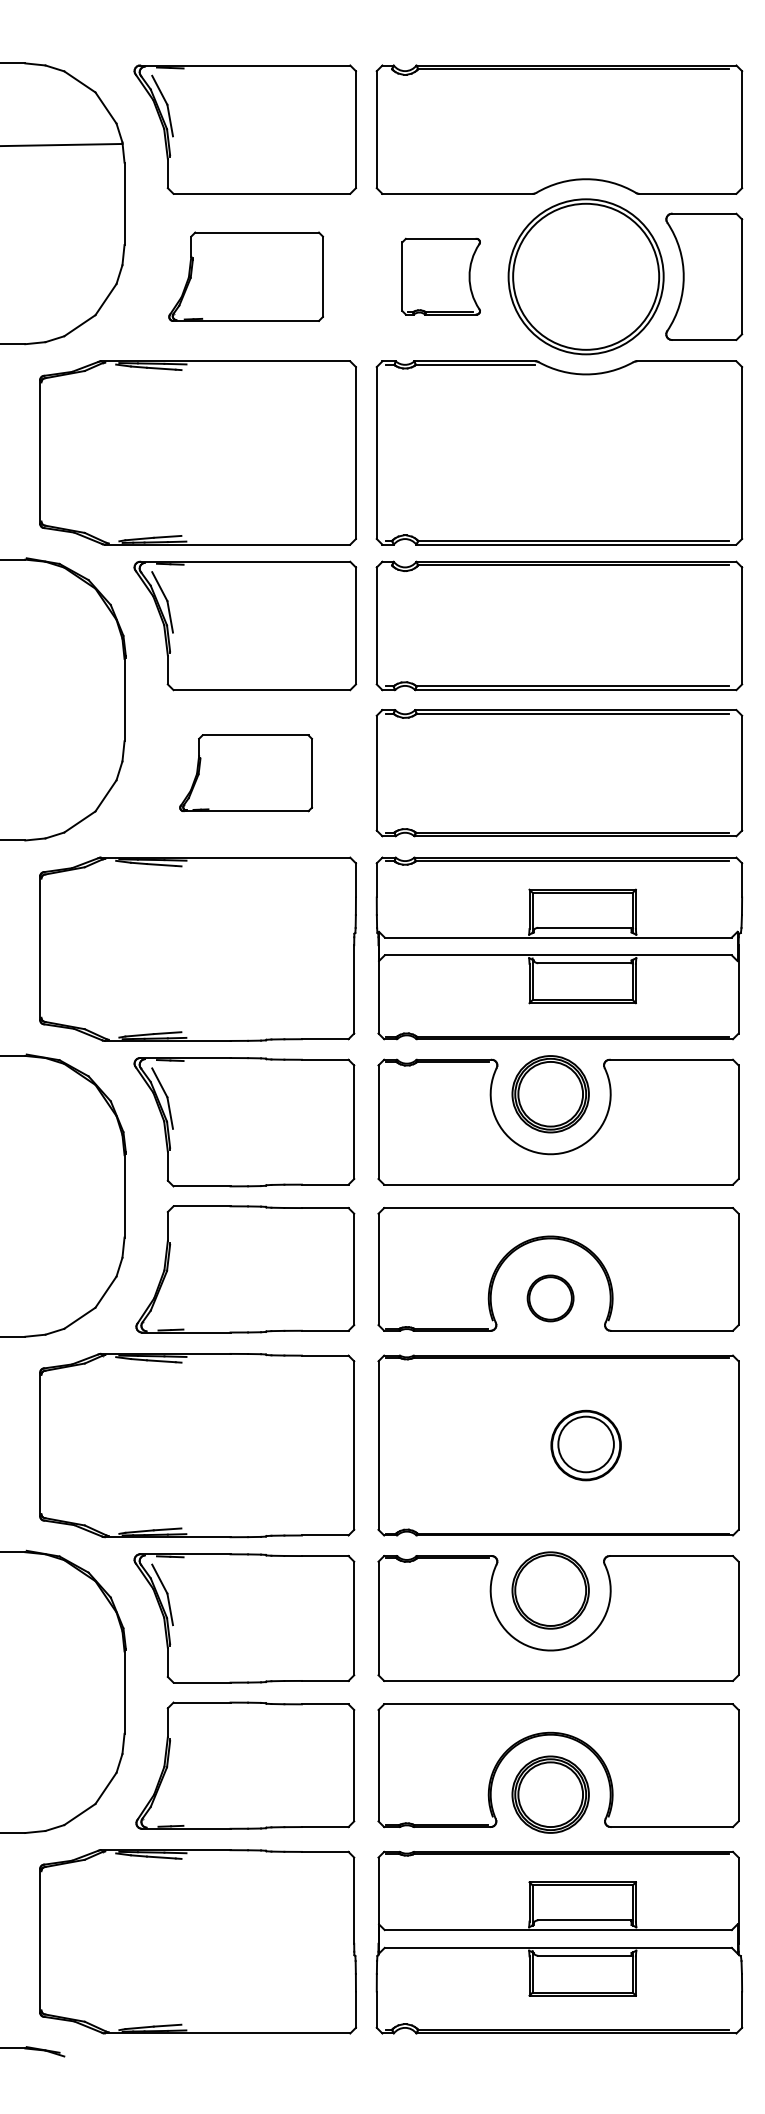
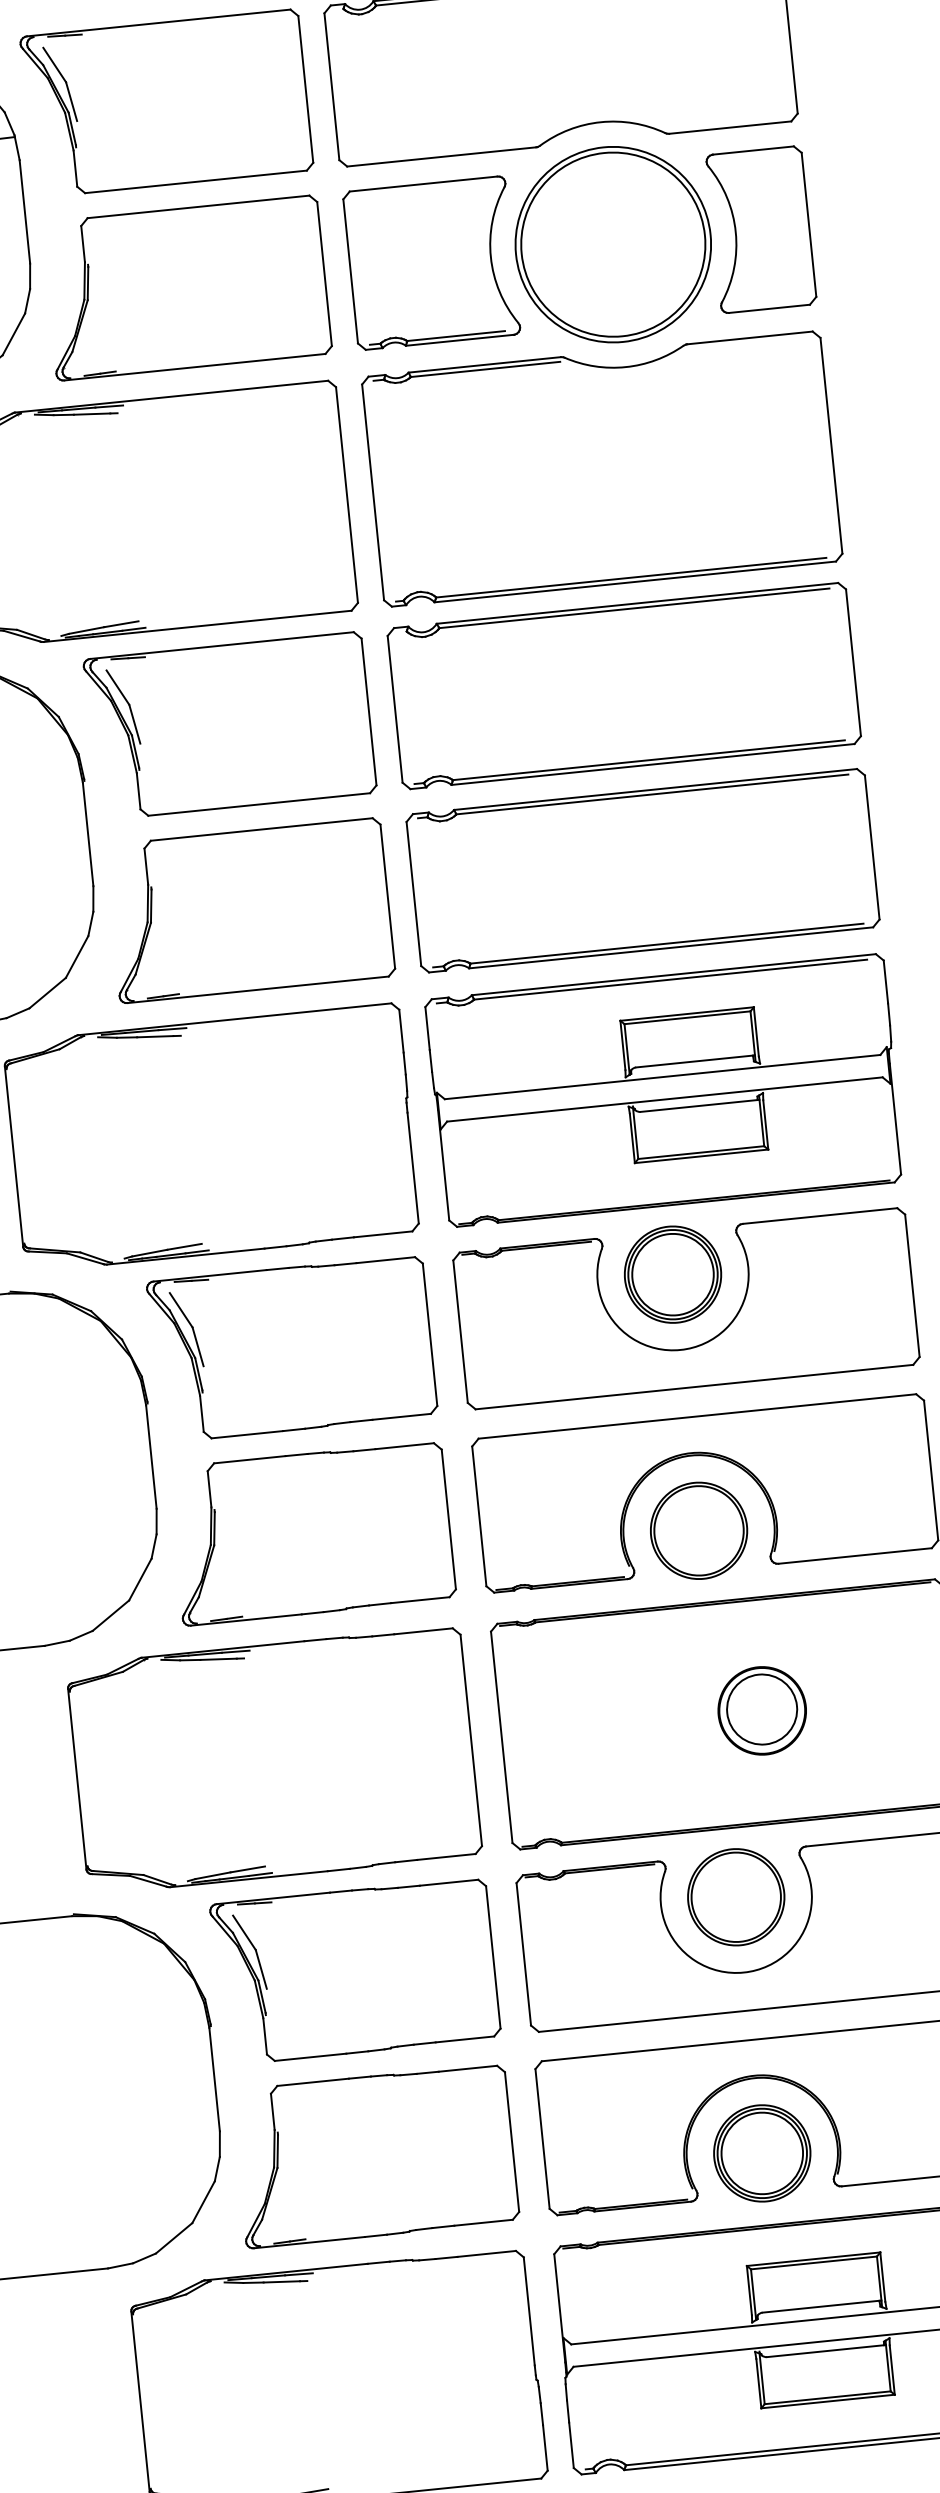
part: (245, 276) -> (185, 287), size x1.43
part: (440, 276) -> (430, 262), size x1.67
part: (245, 773) -> (249, 911), size x1.67
part: (550, 1298) -> (698, 1530), size x1.67

